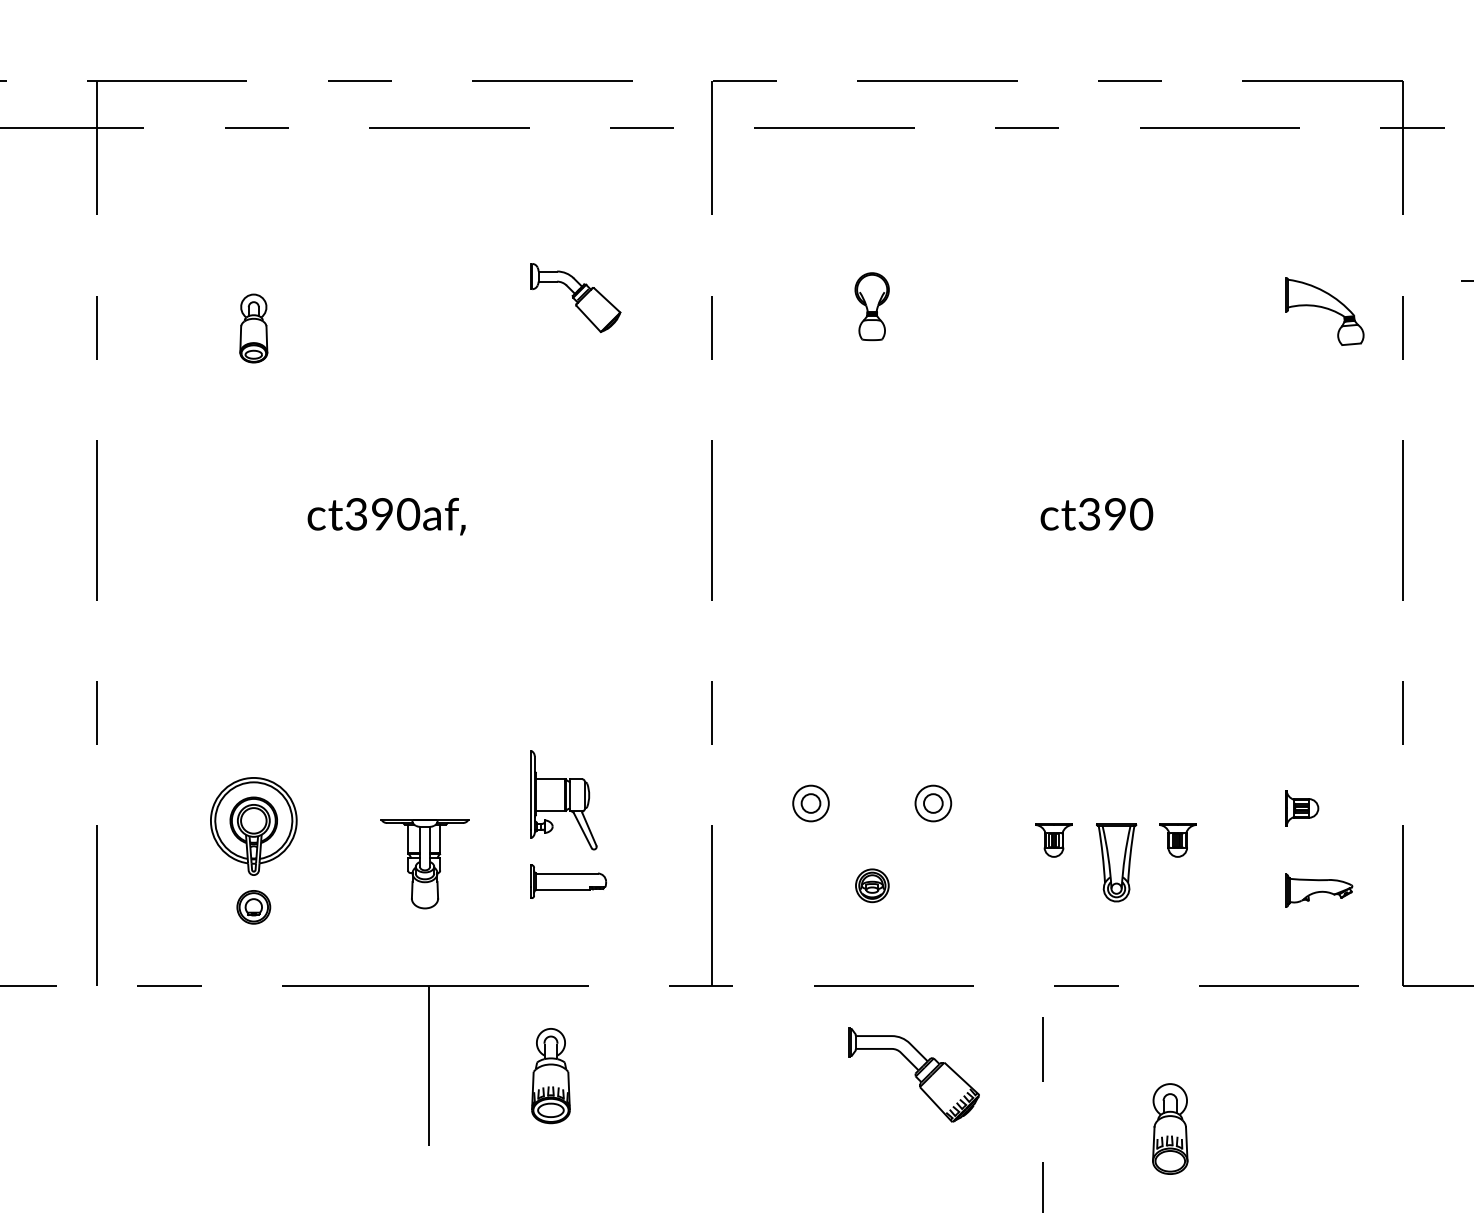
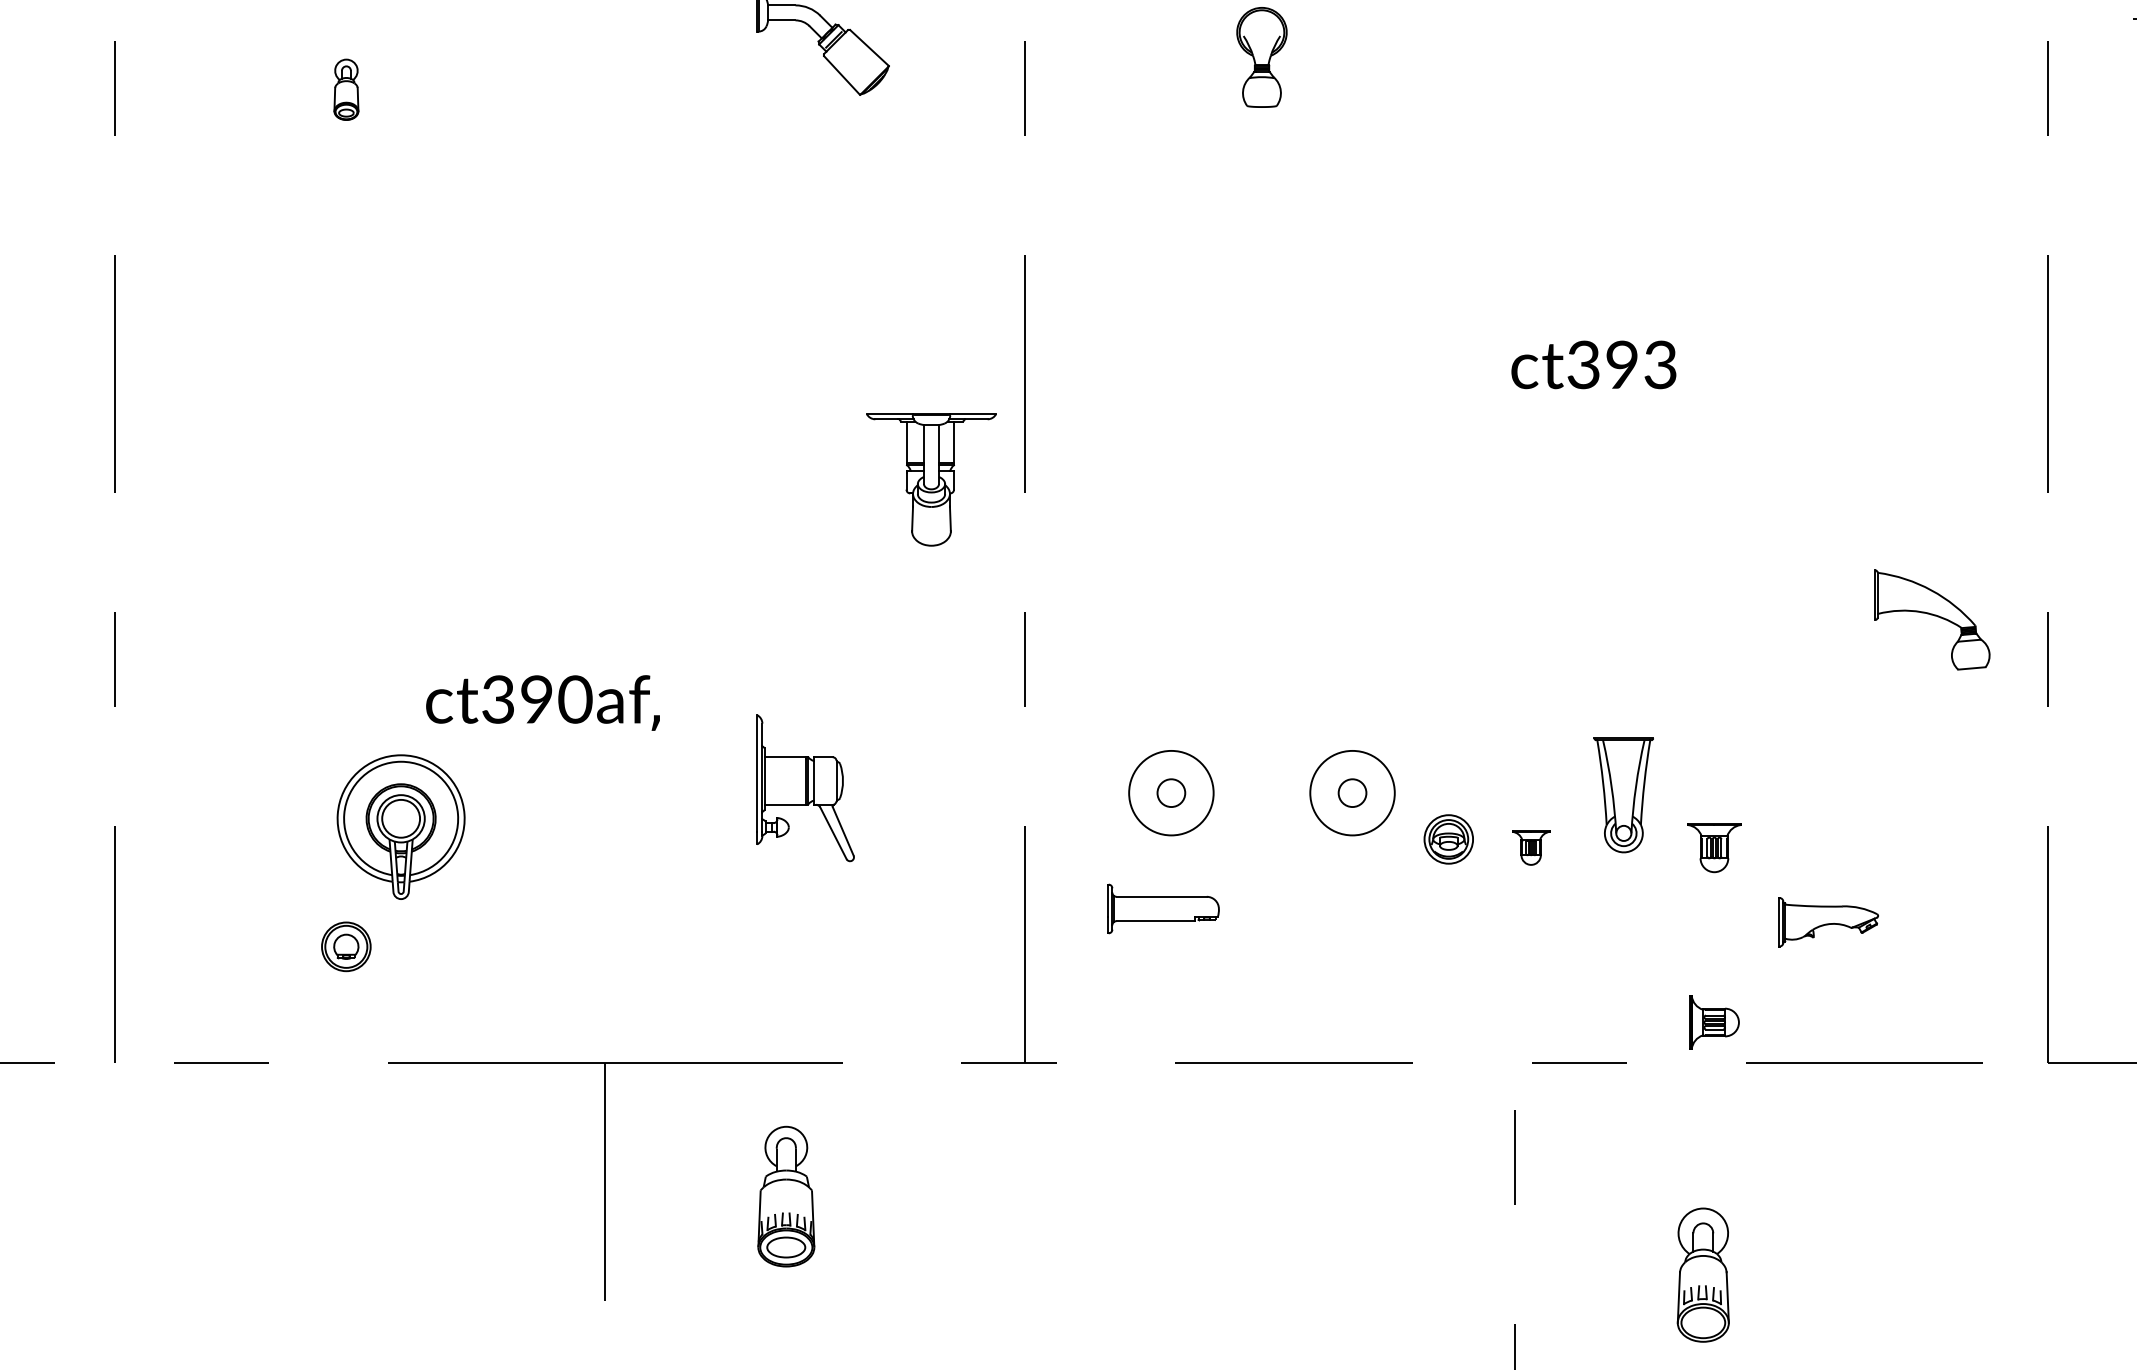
part: (1324, 311) -> (1931, 619), moved
part: (253, 328) -> (345, 89), size x0.6
text: (1141, 514) -> (1660, 365), t390 -> t393
text: (386, 516) -> (542, 702), moved
circle: (810, 803) -> (1170, 793), size x1.6
circle: (933, 803) -> (1352, 793), size x1.6
part: (1302, 808) -> (1715, 1022), moved
part: (253, 826) -> (400, 827), moved
part: (1053, 840) -> (1530, 847), size x0.7
part: (1116, 862) -> (1623, 794), moved
part: (424, 864) -> (930, 480), moved
part: (568, 881) -> (1163, 908), moved
part: (872, 885) -> (1448, 839), moved
part: (1319, 890) -> (1829, 921), moved
part: (913, 1074) -> (1323, 1194), removed

